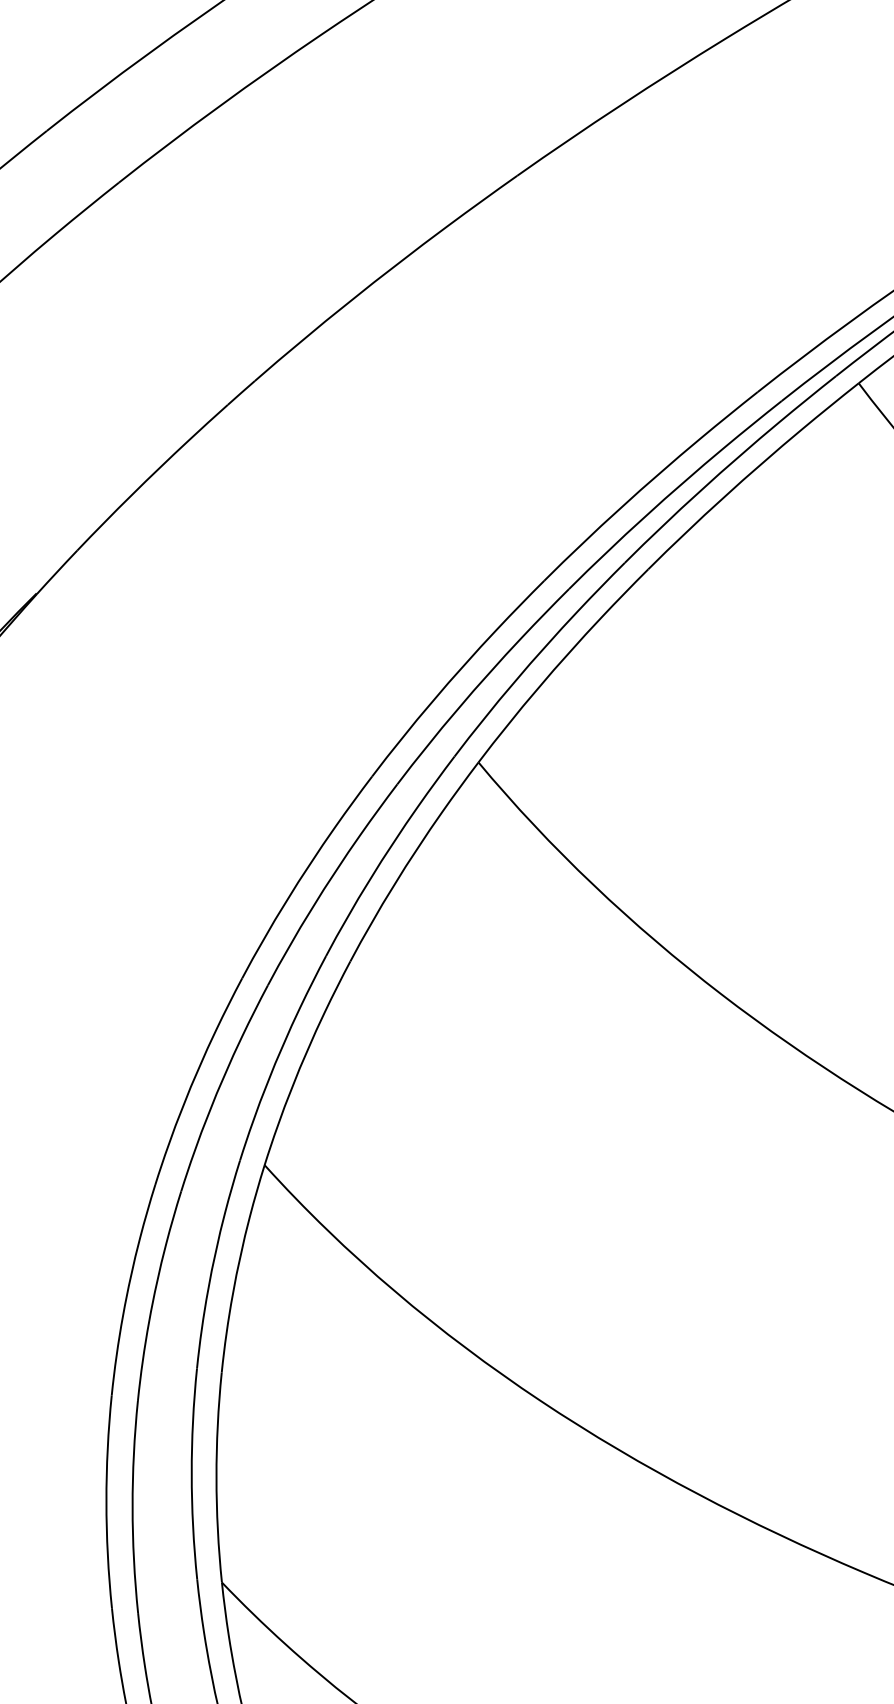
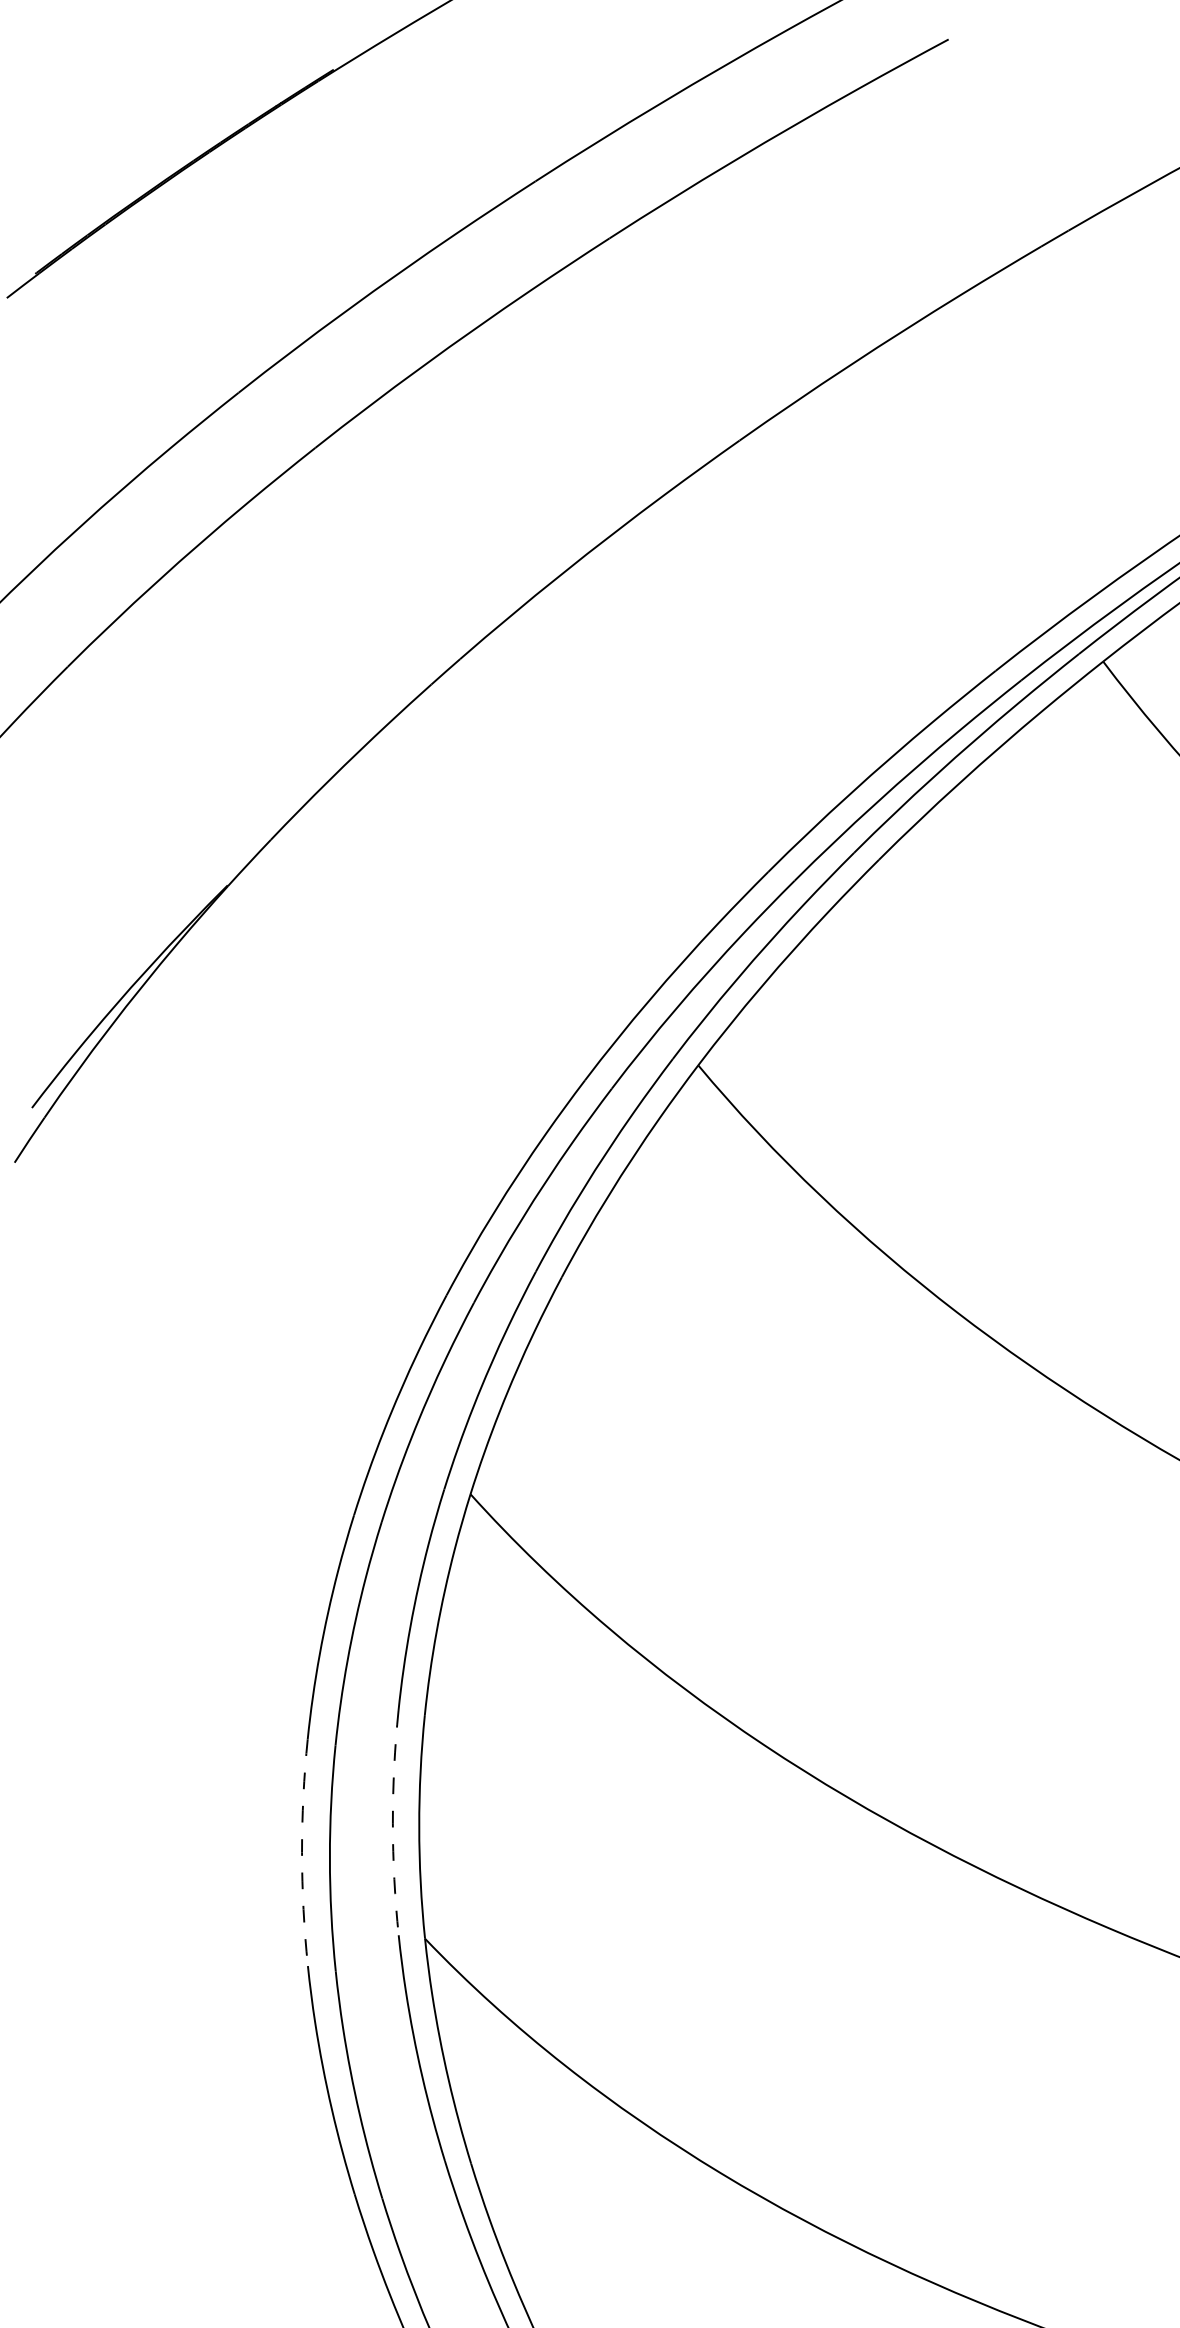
arc: (191, 1474) -> (392, 1823), solid -> dashed
arc: (106, 1501) -> (302, 1852), solid -> dashed

